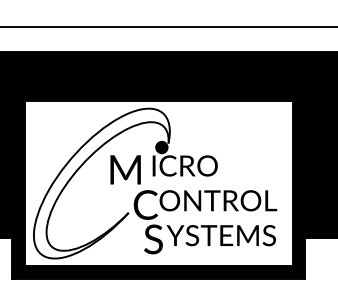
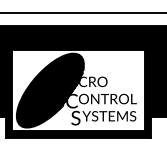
fill: (100, 183) -> (49, 90), added

